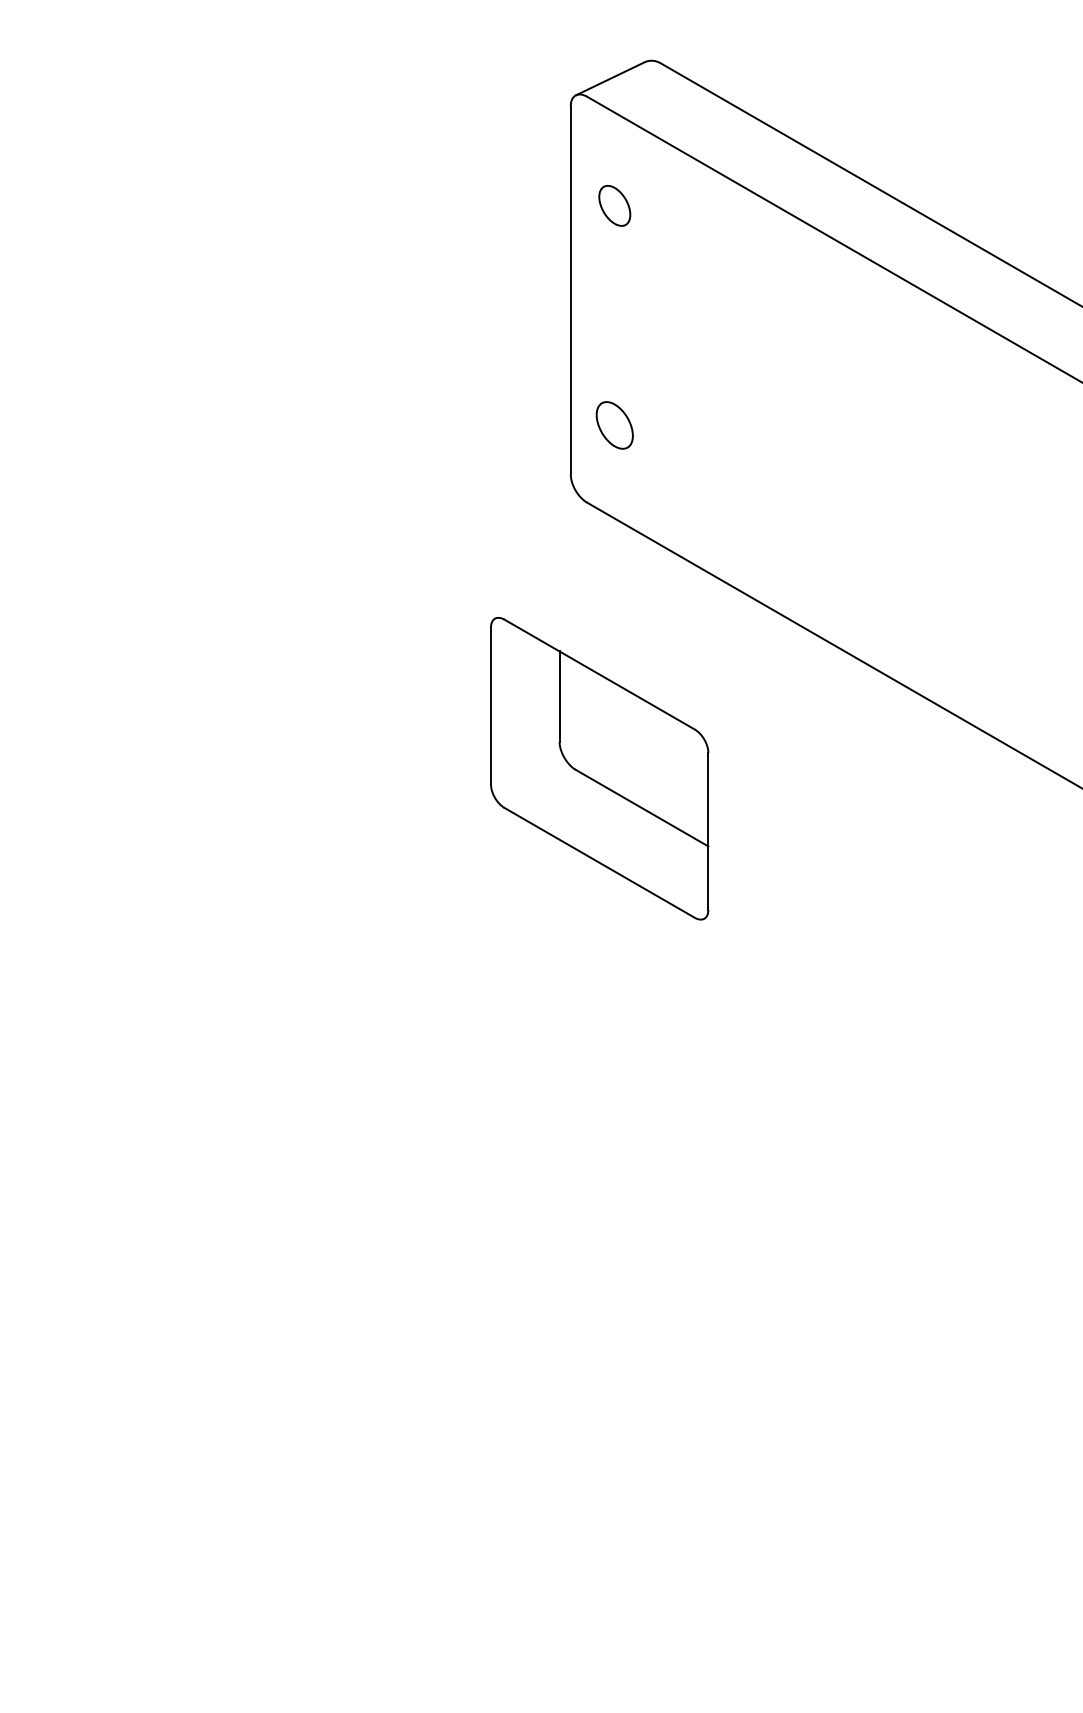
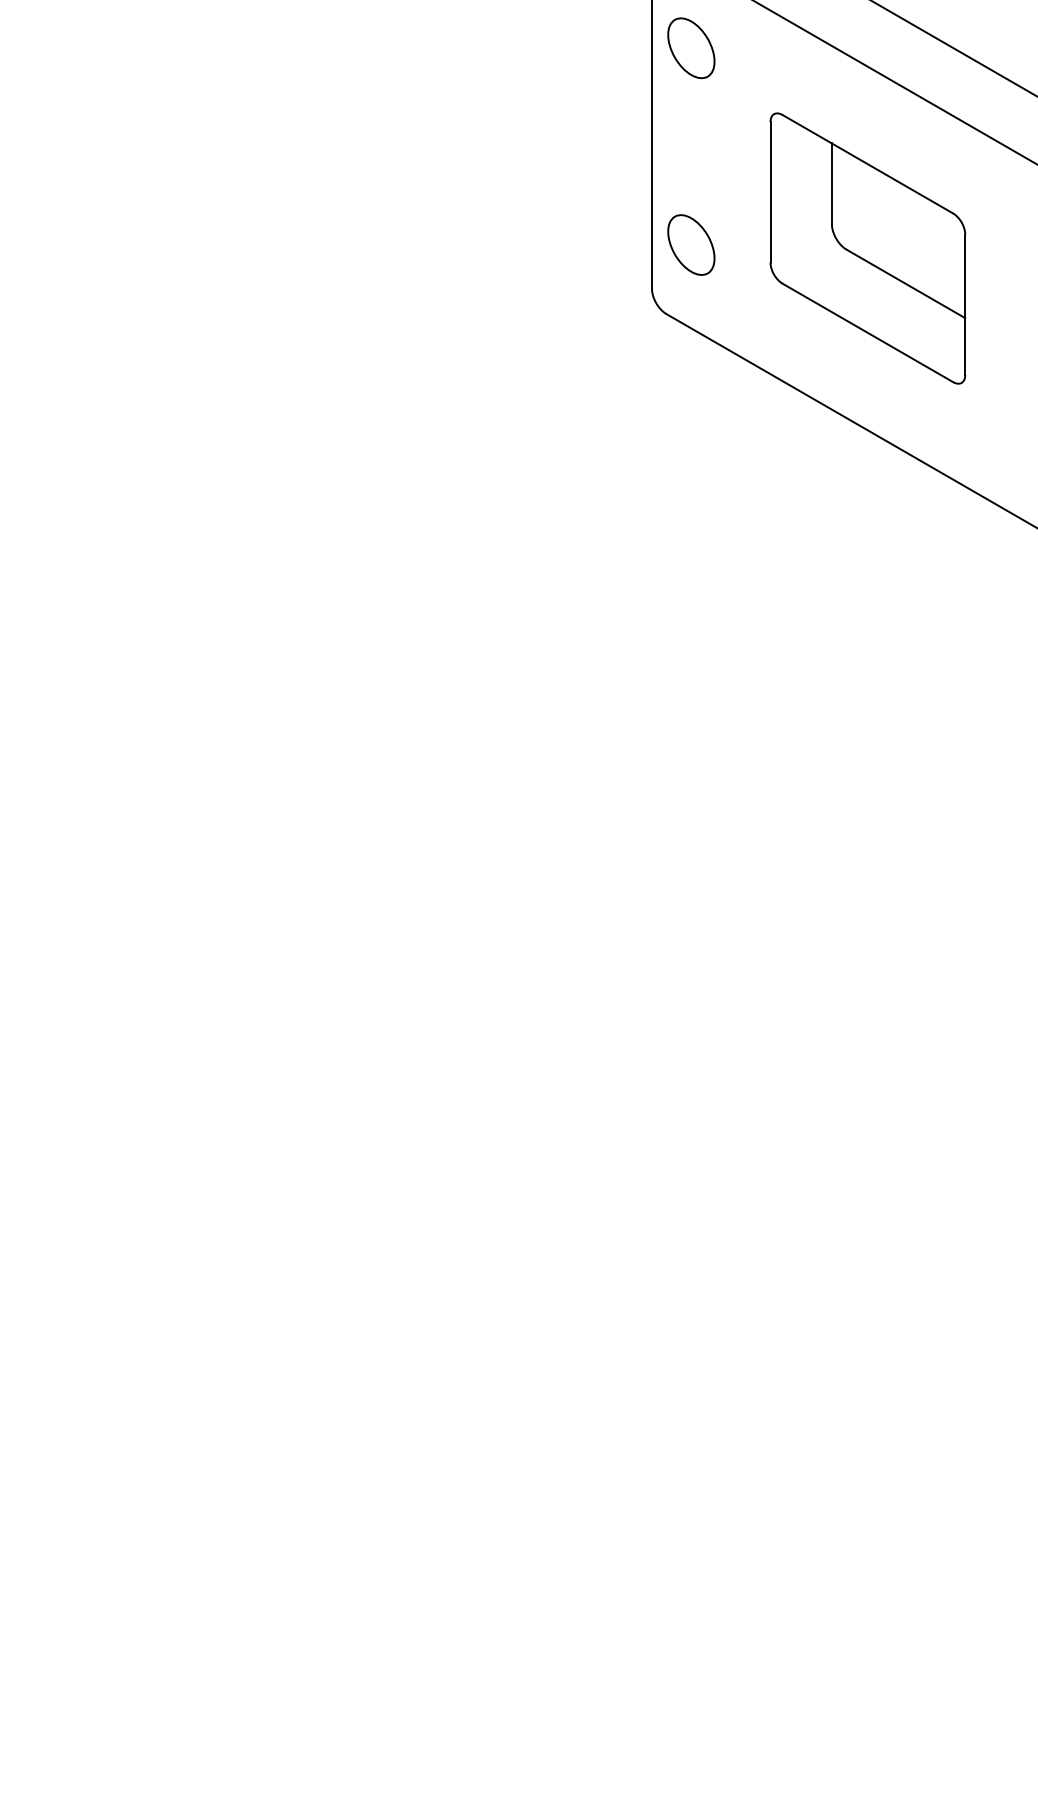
part: (614, 206) -> (691, 48), size x1.67
part: (614, 424) -> (691, 244), size x1.43
part: (599, 768) -> (867, 248), moved

